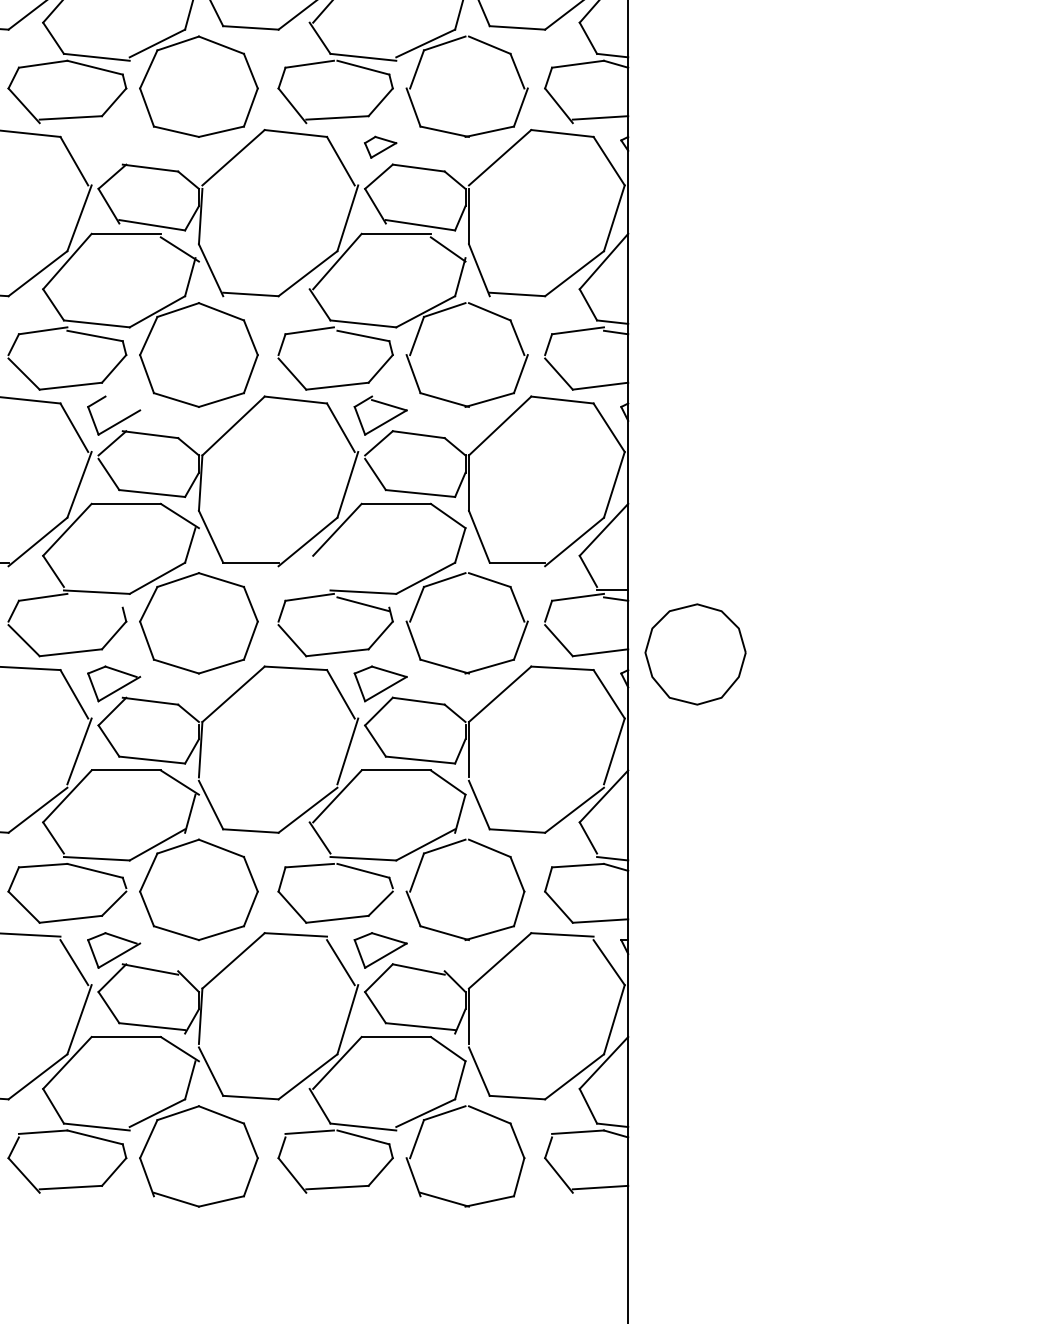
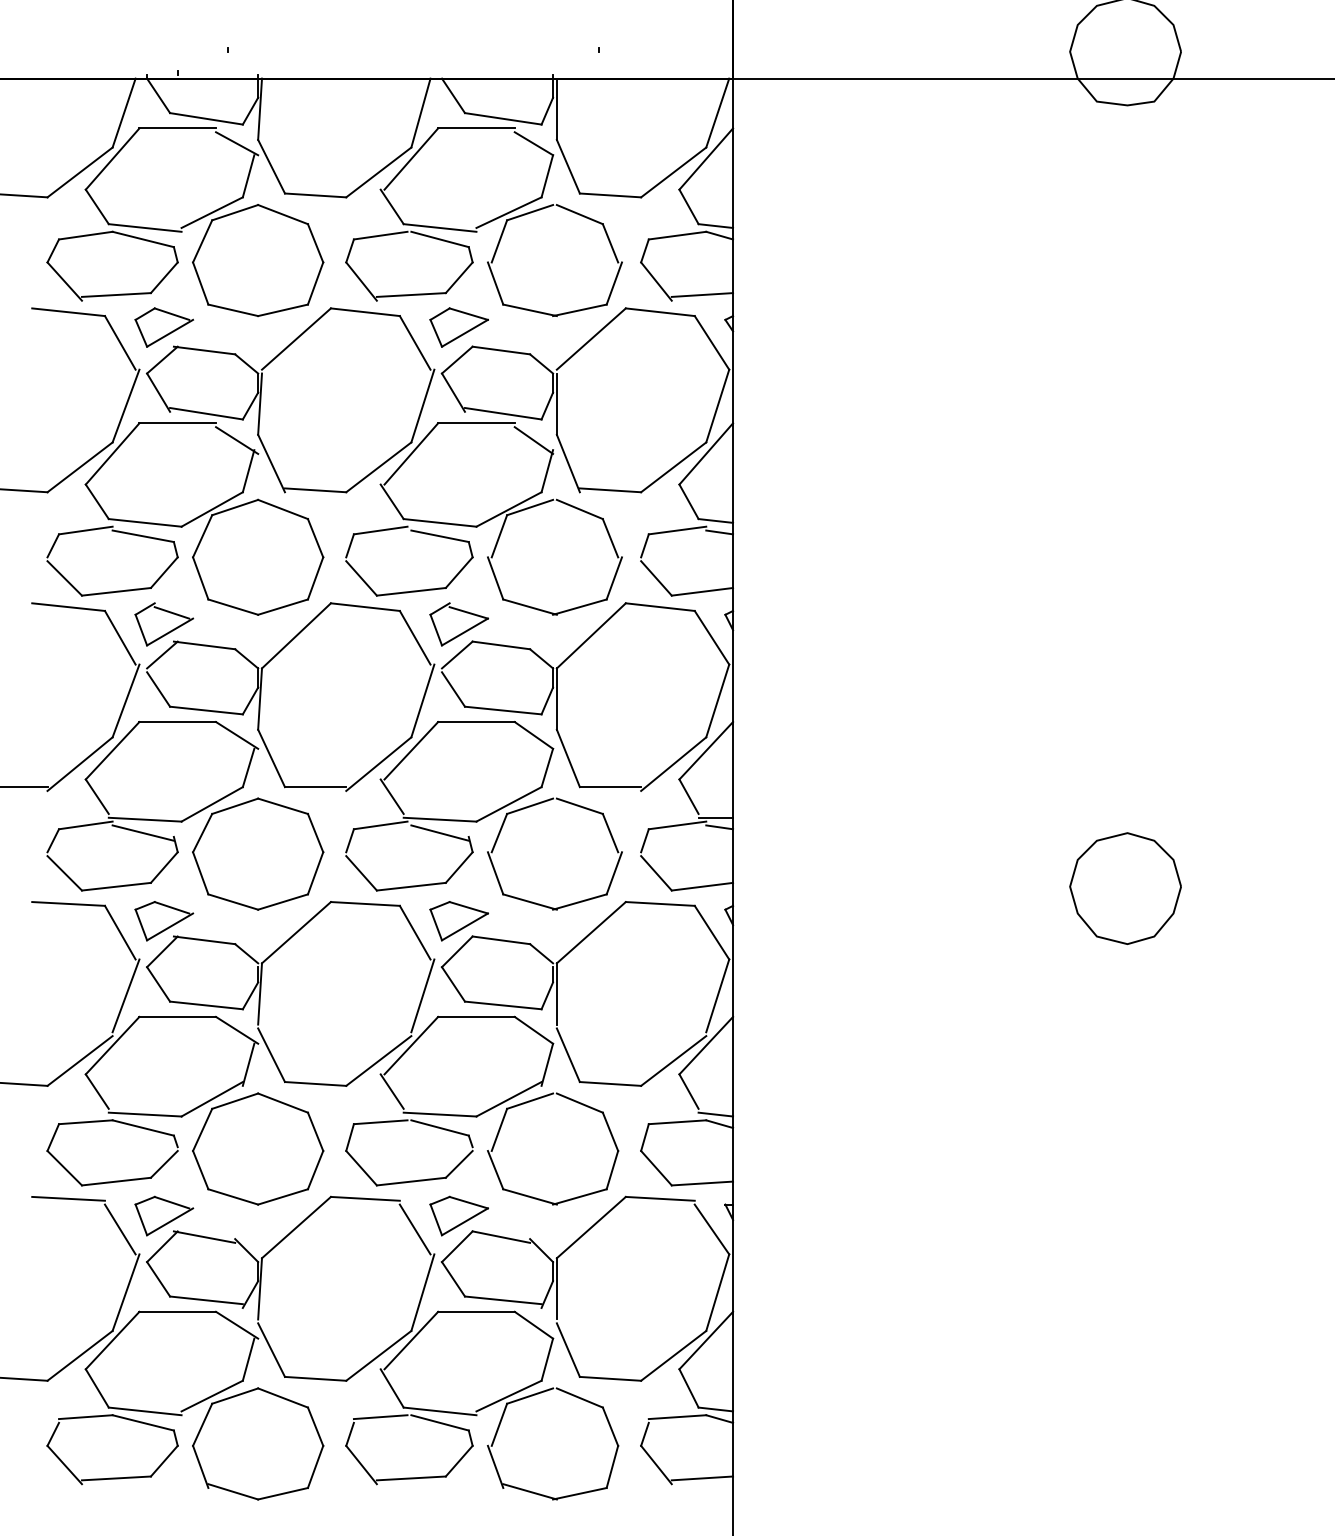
part: (113, 147) -> (163, 327), added
part: (380, 147) -> (458, 327), size x1.67
line: (120, 404) -> (171, 612), added
line: (319, 571) -> (391, 796), added
line: (94, 603) -> (142, 832), added
part: (695, 654) -> (1125, 888), moved

